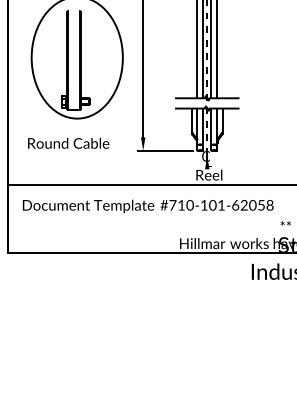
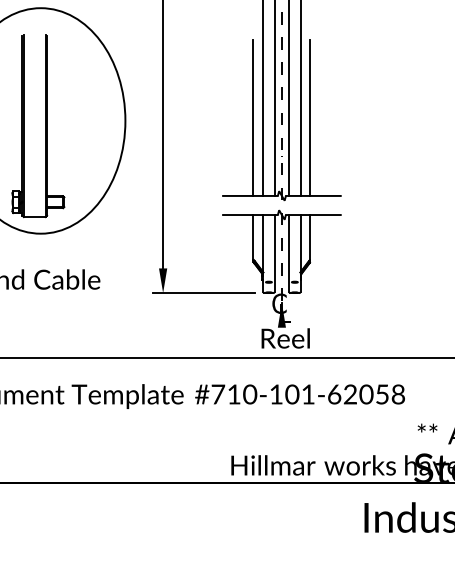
line: (191, 56) -> (252, 118), added
line: (222, 56) -> (310, 118), added

